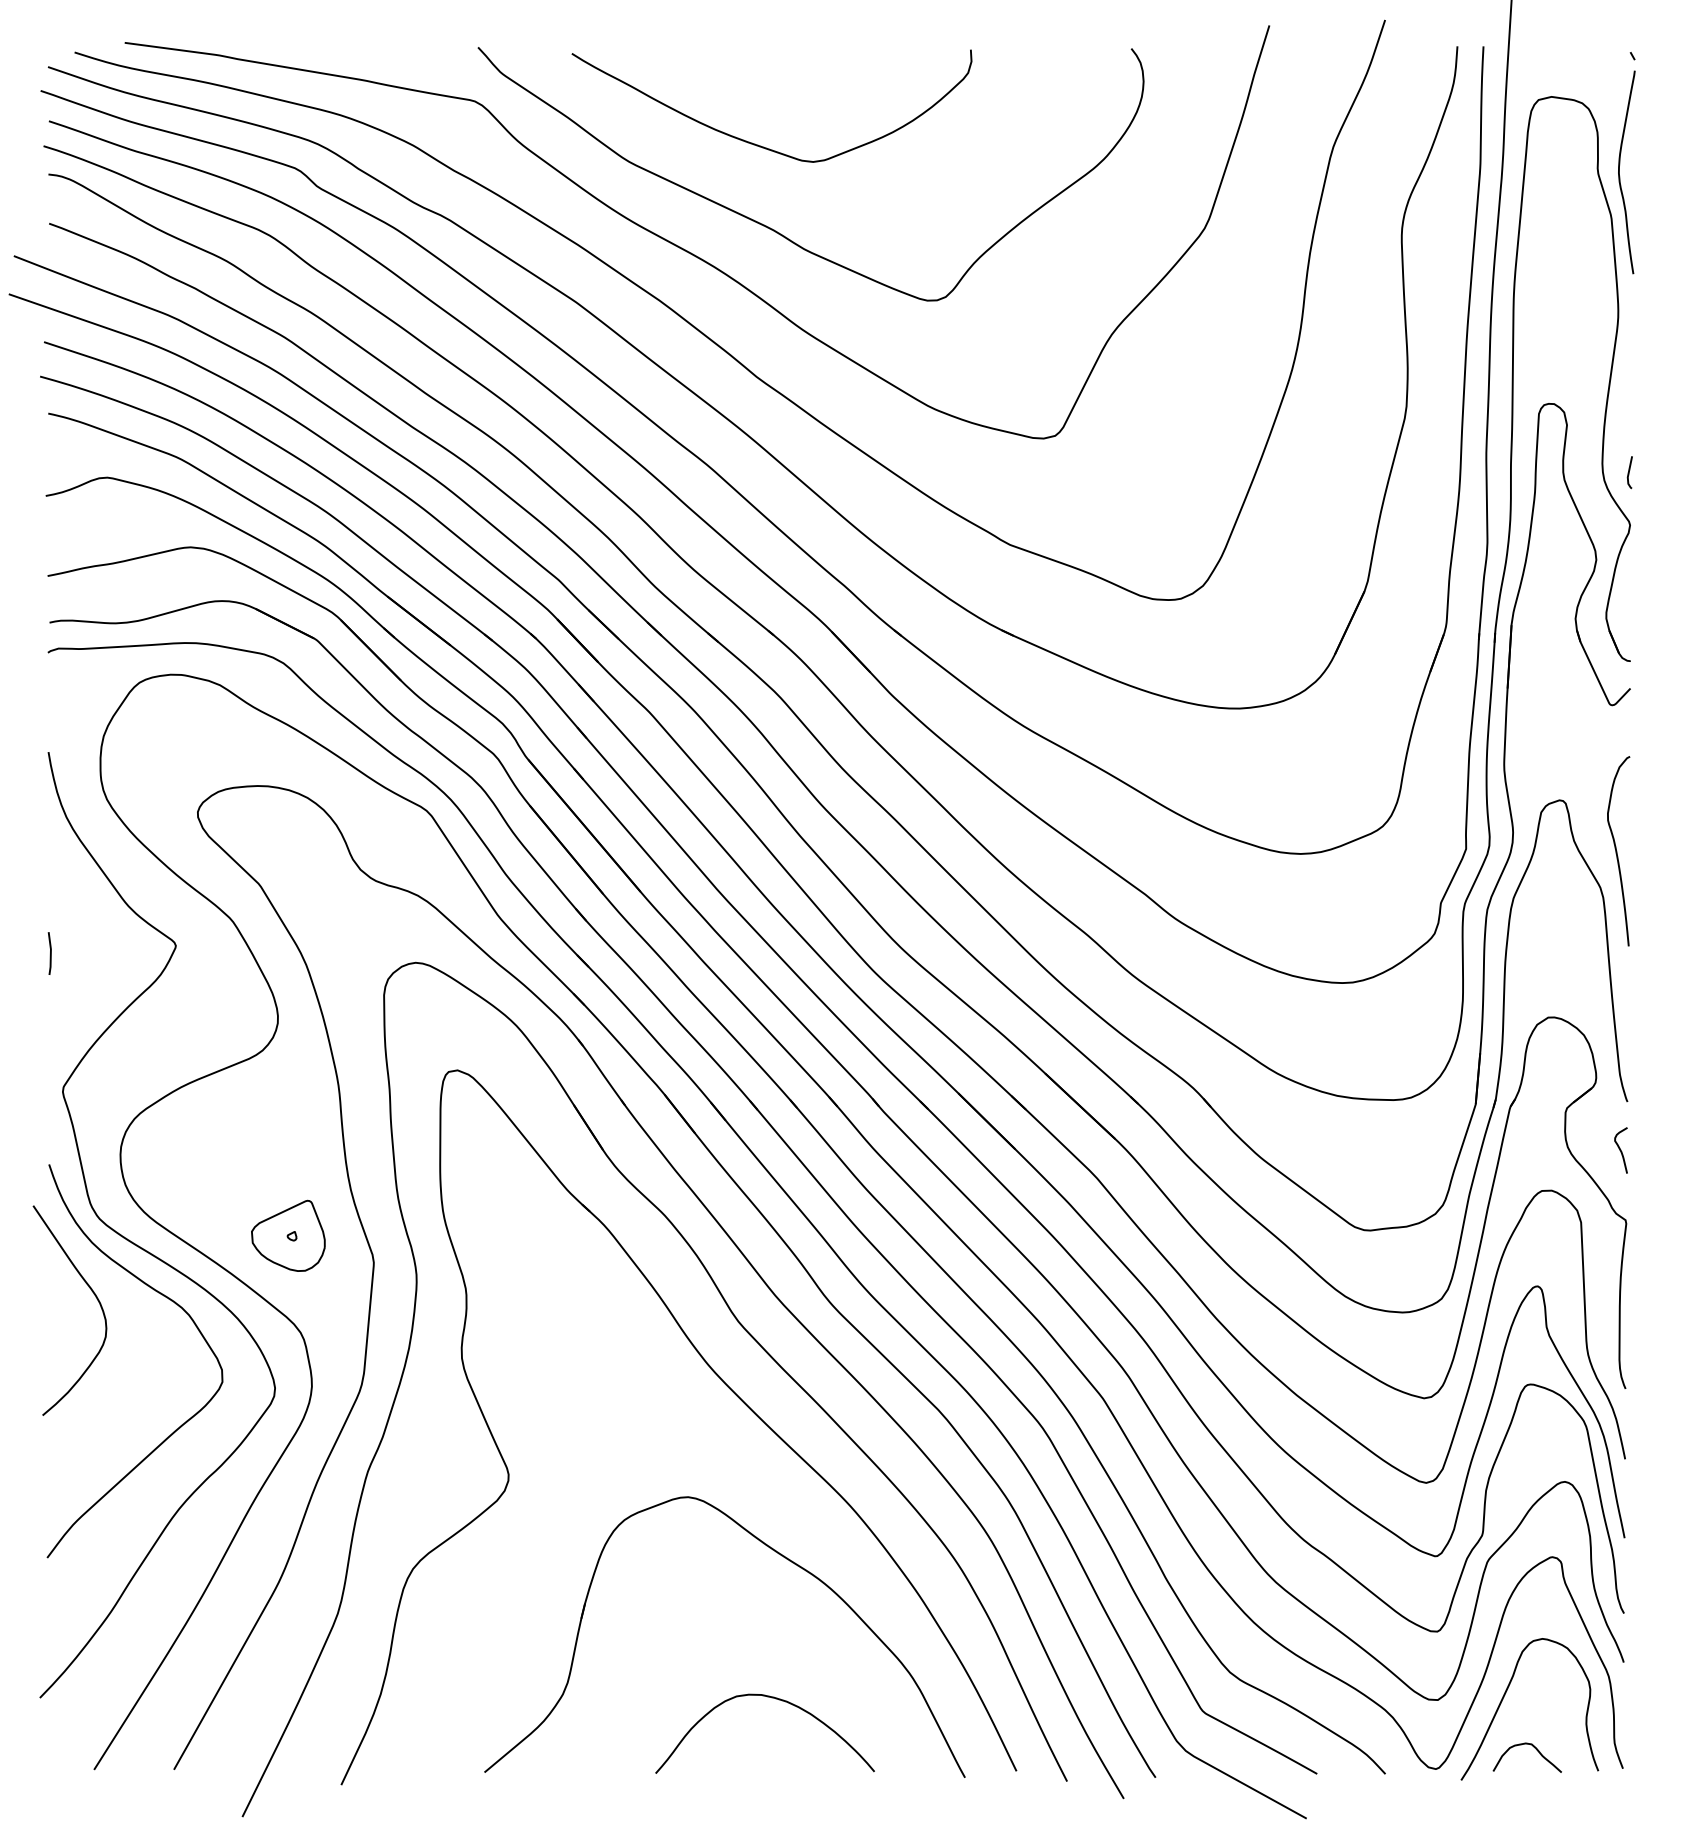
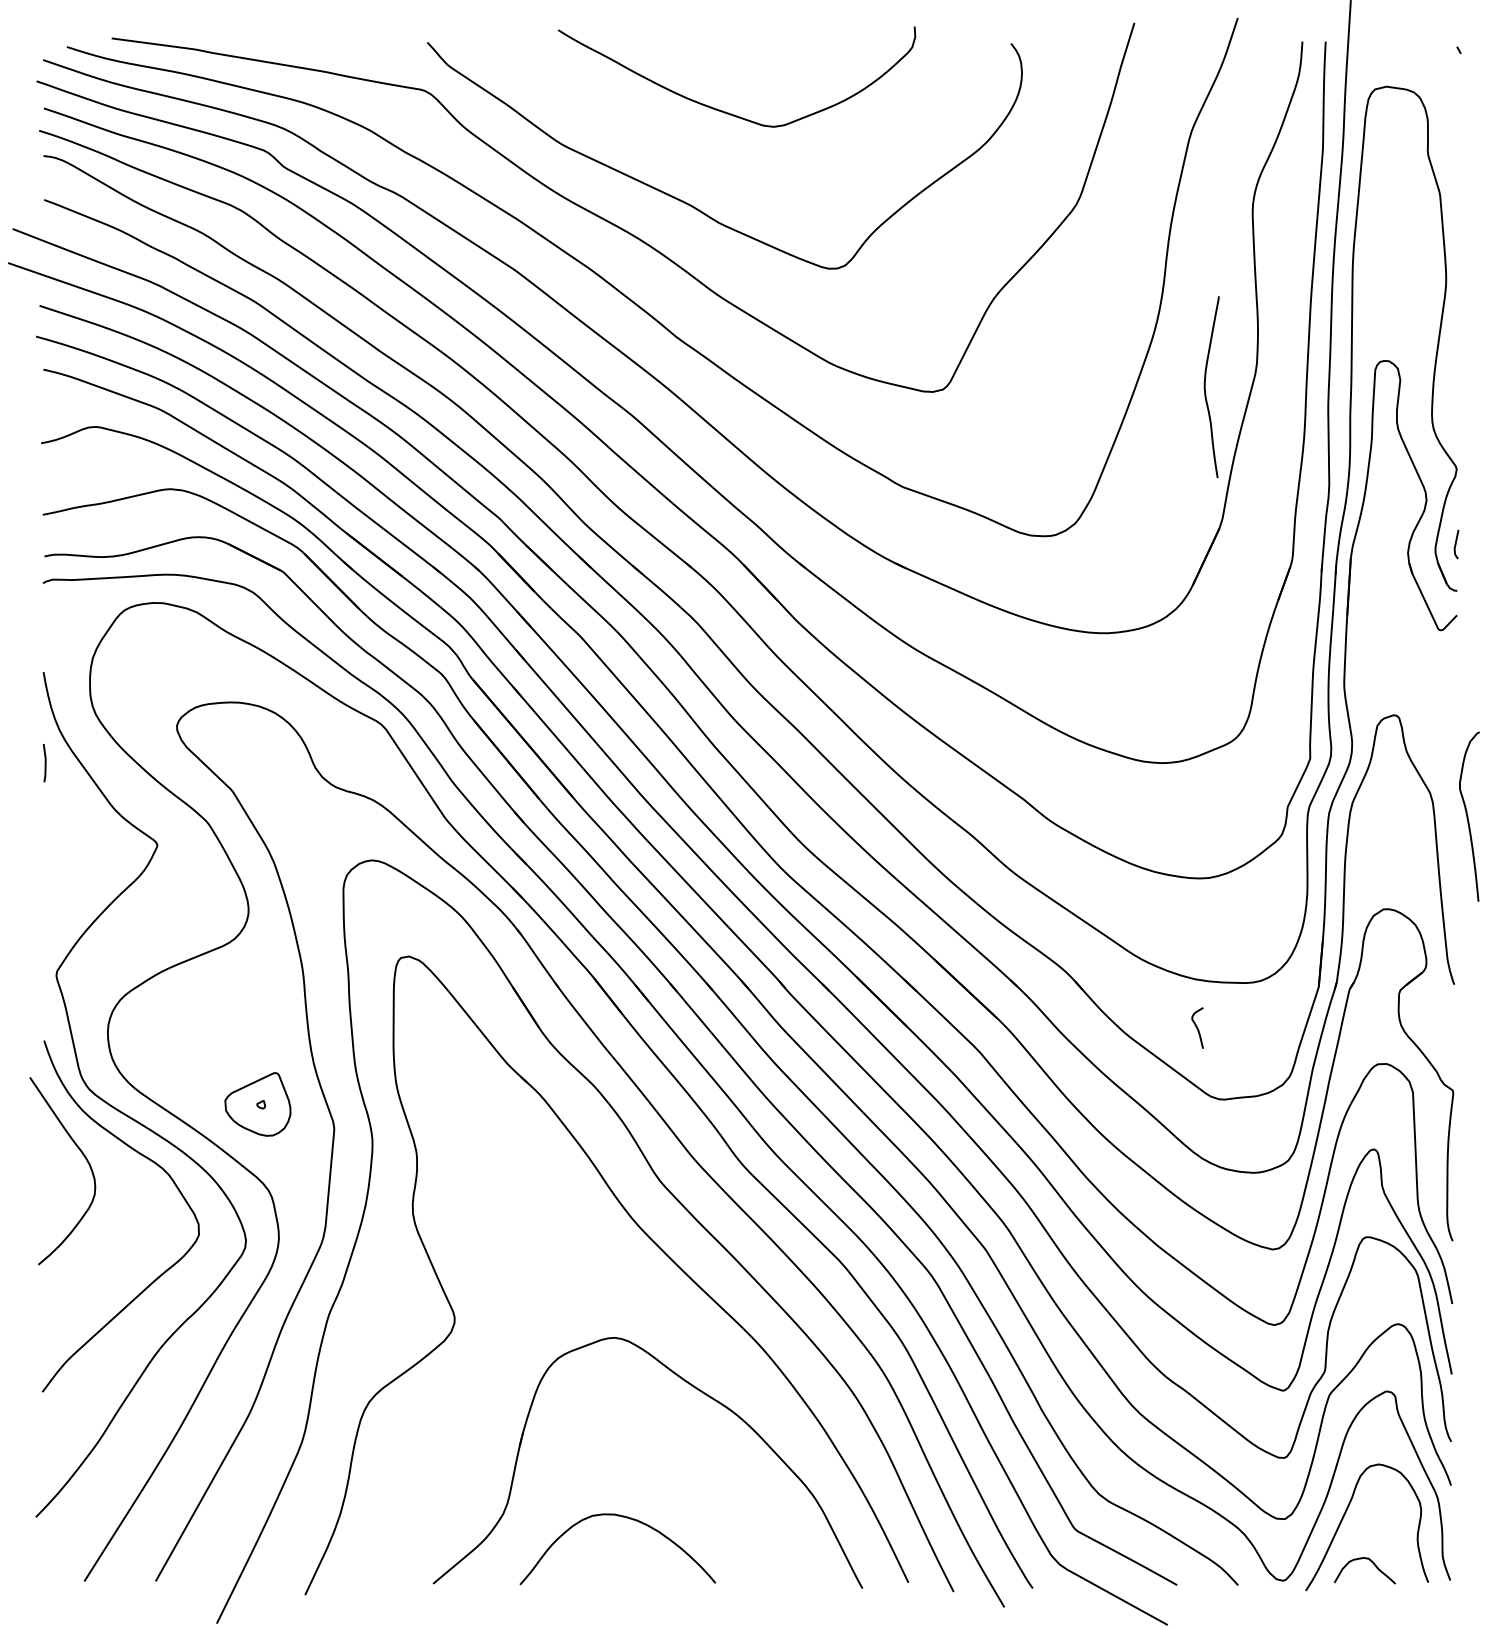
curve: (759, 144) -> (725, 111), moved
curve: (1619, 172) -> (1205, 387), moved
line: (1629, 472) -> (1456, 544), moved
curve: (1617, 851) -> (1468, 816), moved
line: (49, 953) -> (44, 763), moved
curve: (1620, 1149) -> (1197, 1027), moved
curve: (774, 1699) -> (626, 1518), moved

